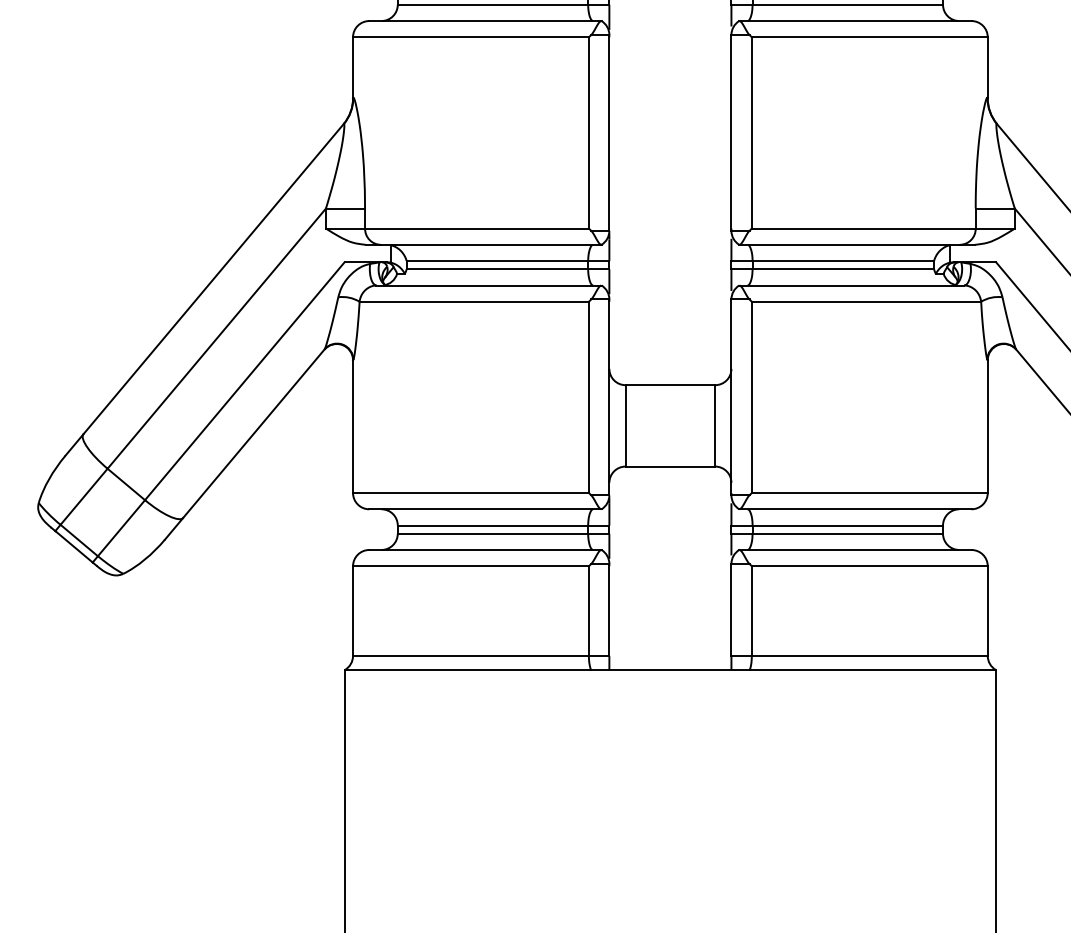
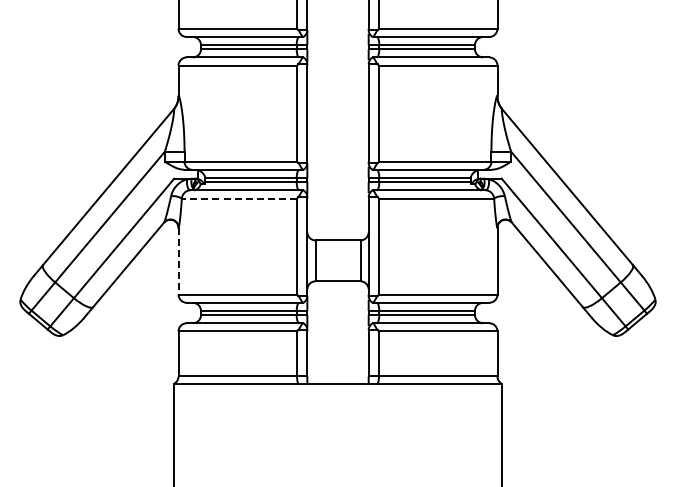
line: (474, 301) -> (239, 198), solid -> dashed
line: (352, 427) -> (178, 261), solid -> dashed

